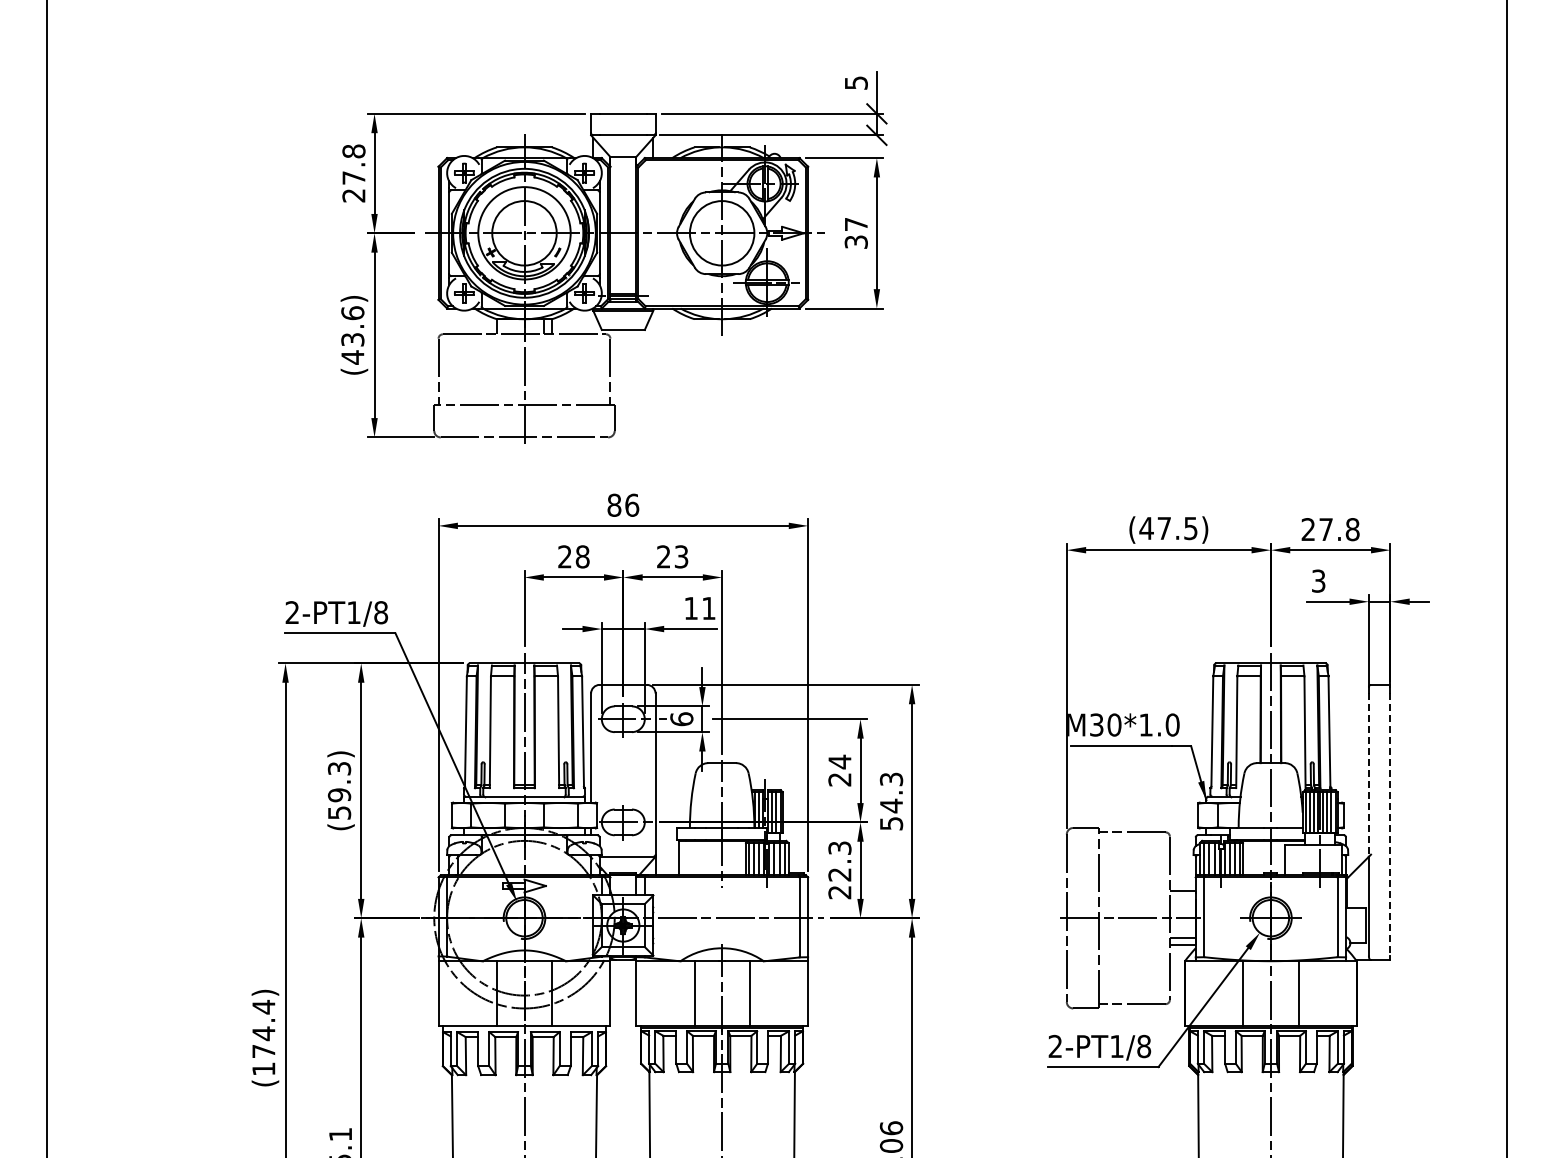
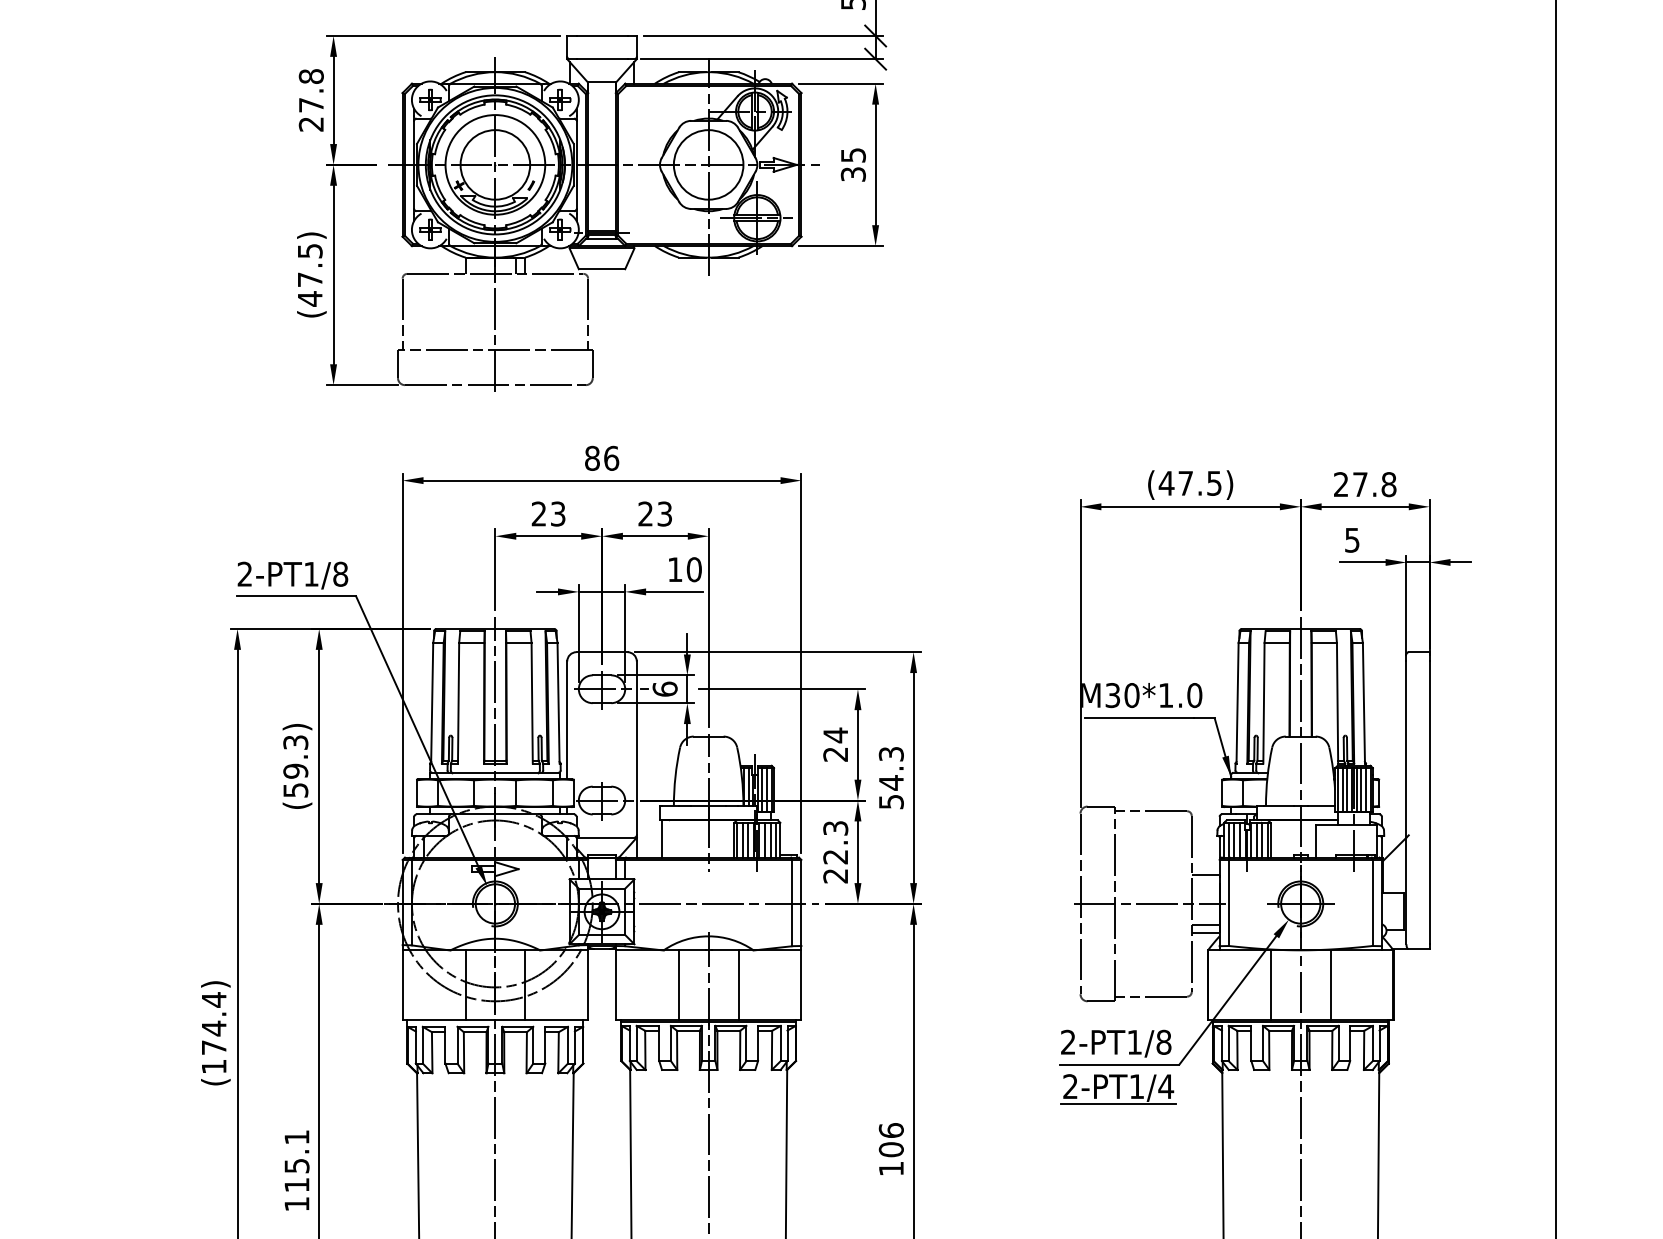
text: (856, 224) -> (853, 155), 37 -> 35
text: (352, 326) -> (309, 265), (43.6) -> (47.5)
text: (582, 556) -> (557, 513), 28 -> 23
text: (1318, 580) -> (1352, 539), 3 -> 5
text: (708, 608) -> (693, 569), 11 -> 10
line: (1368, 775) -> (1406, 749), dashed -> solid
line: (1390, 825) -> (1429, 803), dashed -> solid
part: (1101, 1089) -> (1117, 1088), added

